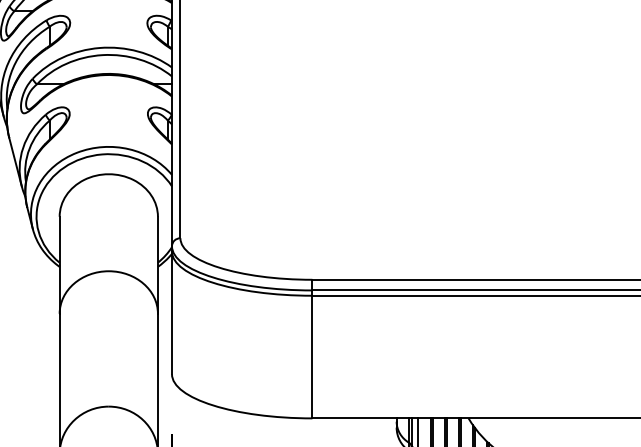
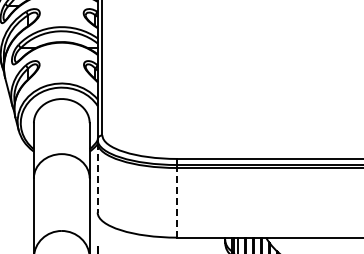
line: (171, 312) -> (97, 177), solid -> dashed
line: (312, 356) -> (177, 202), solid -> dashed

